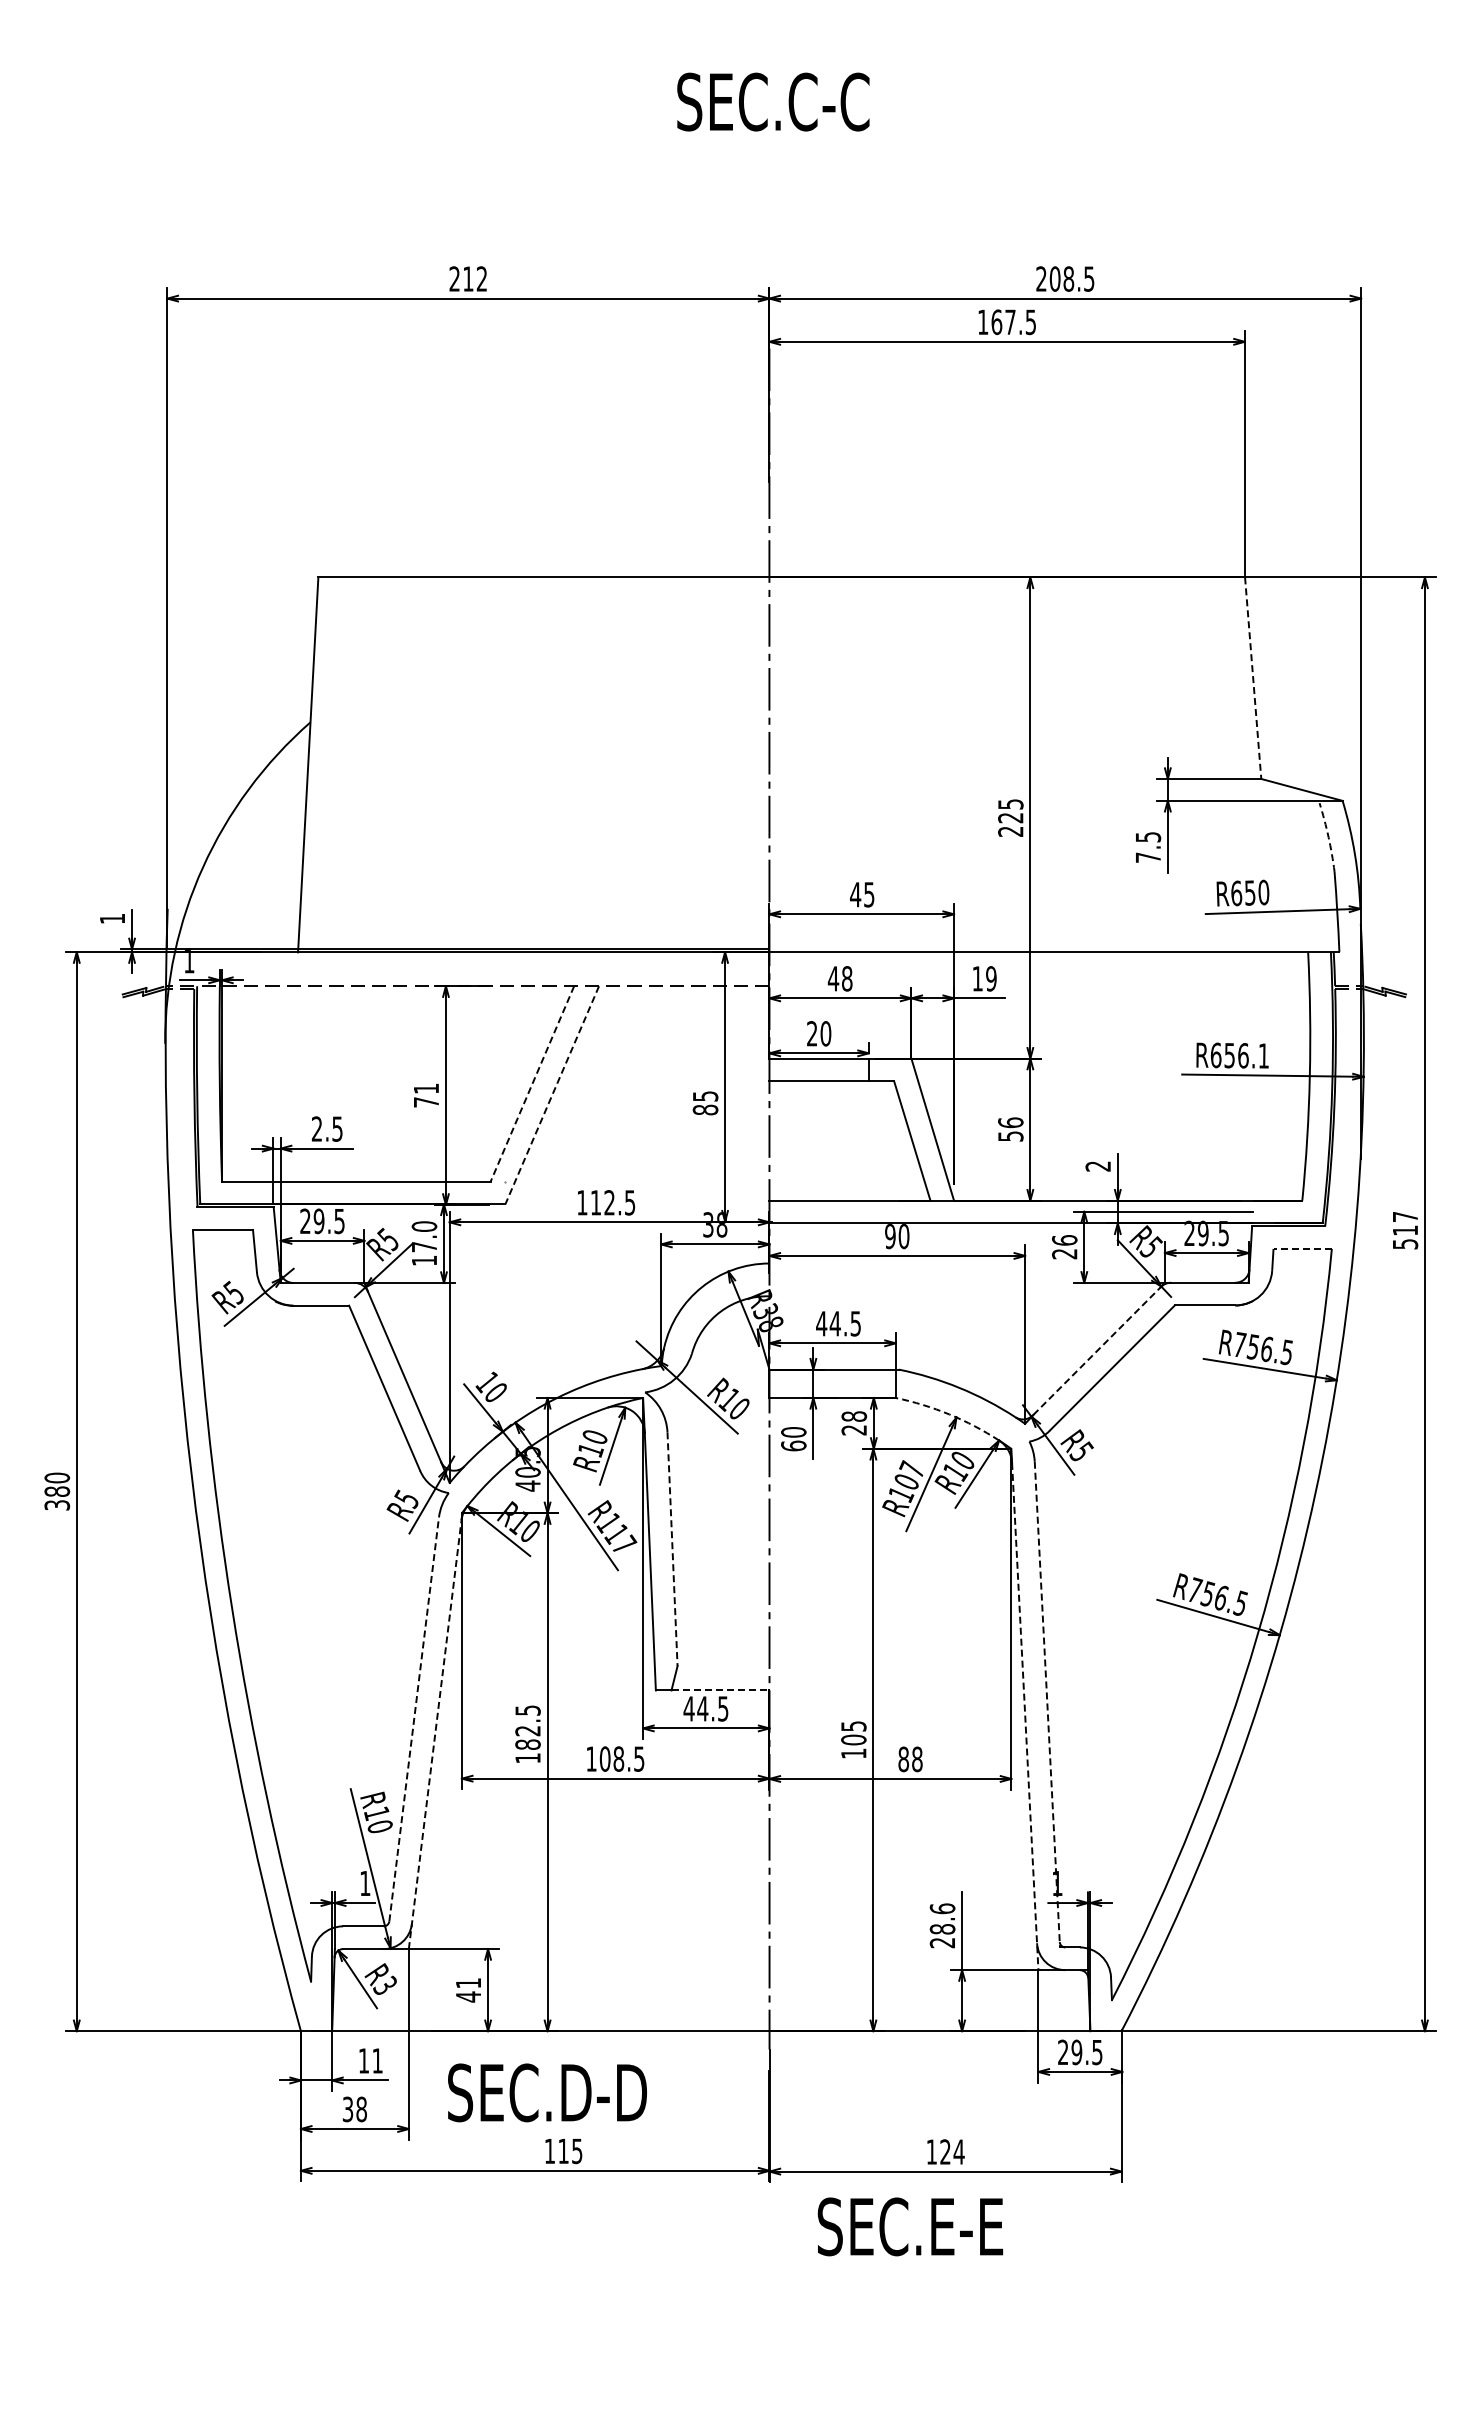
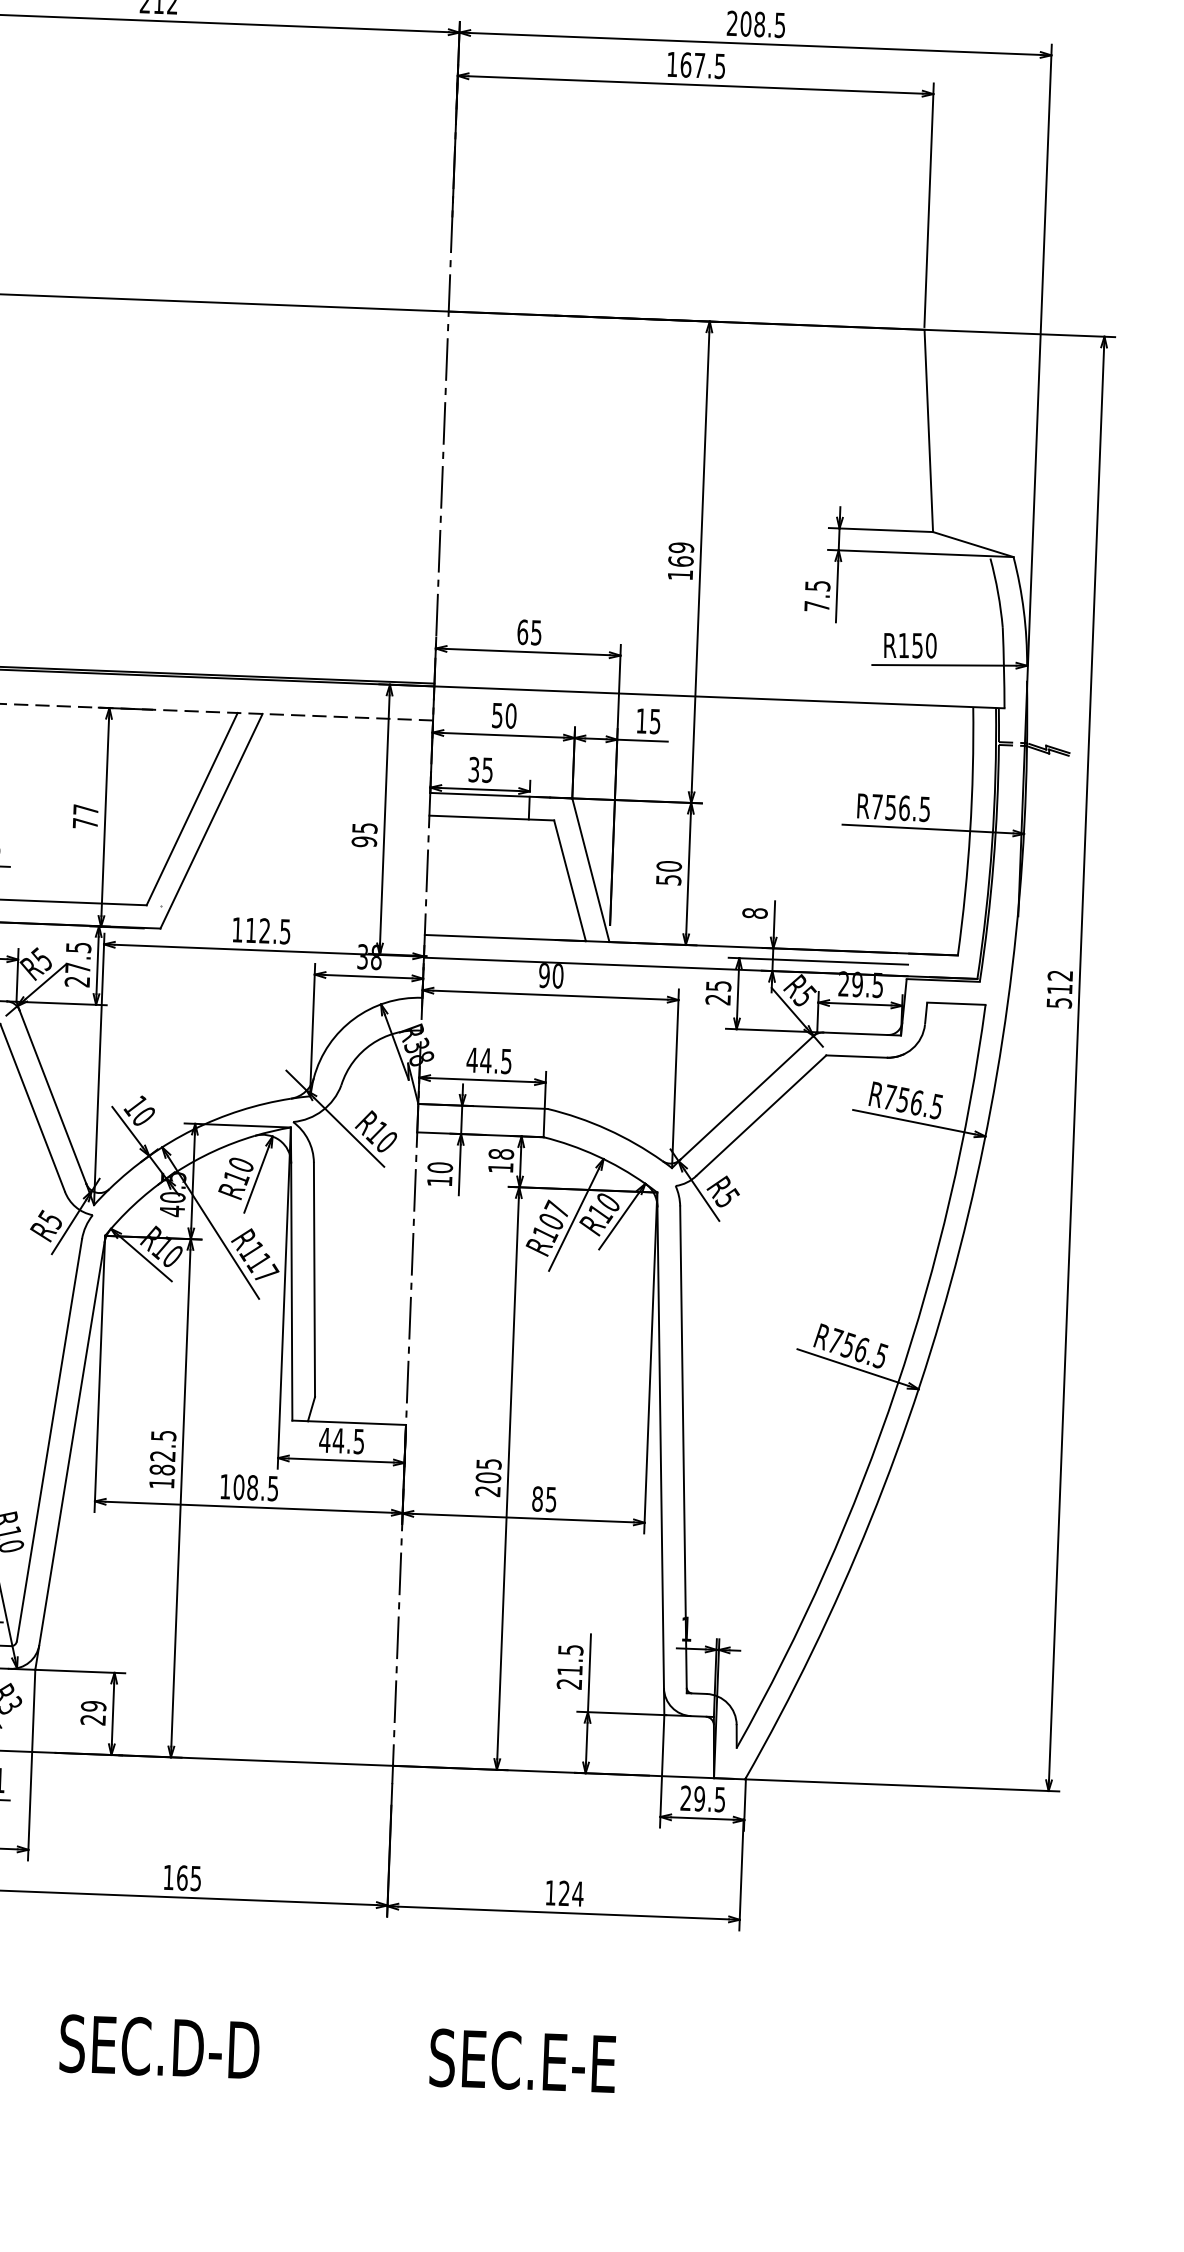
line: (1253, 678) -> (929, 431), dashed -> solid
text: (1010, 817) -> (680, 560), 225 -> 169
arc: (1328, 837) -> (998, 593), dashed -> solid
text: (1236, 893) -> (903, 645), R650 -> R150
text: (855, 894) -> (522, 632), 45 -> 65
text: (839, 978) -> (503, 715), 48 -> 50
text: (991, 978) -> (655, 721), 19 -> 15
text: (819, 1033) -> (481, 769), 20 -> 35
text: (1239, 1055) -> (900, 807), R656.1 -> R756.5
line: (532, 1084) -> (192, 809), dashed -> solid
text: (426, 1088) -> (86, 809), 71 -> 77
line: (552, 1095) -> (211, 821), dashed -> solid
text: (705, 1109) -> (364, 841), 85 -> 95
text: (1010, 1122) -> (668, 866), 56 -> 50
text: (1098, 1166) -> (755, 913), 2 -> 8
text: (1404, 1217) -> (1059, 976), 517 -> 512
text: (1064, 1240) -> (718, 986), 26 -> 25
text: (424, 1243) -> (78, 964), 17.0 -> 27.5
line: (1302, 1248) -> (956, 1003), dashed -> solid
line: (1097, 1350) -> (747, 1097), dashed -> solid
arc: (949, 1414) -> (596, 1155), dashed -> solid
text: (853, 1430) -> (500, 1168), 28 -> 18
text: (793, 1445) -> (439, 1180), 60 -> 10
line: (672, 1549) -> (314, 1280), dashed -> solid
line: (720, 1690) -> (357, 1423), dashed -> solid
line: (1047, 1705) -> (683, 1450), dashed -> solid
line: (1025, 1716) -> (661, 1460), dashed -> solid
line: (414, 1718) -> (49, 1439), dashed -> solid
line: (435, 1730) -> (70, 1452), dashed -> solid
text: (853, 1753) -> (487, 1491), 105 -> 205
text: (917, 1759) -> (551, 1499), 88 -> 85
text: (942, 1918) -> (570, 1659), 28.6 -> 21.5
text: (468, 1990) -> (93, 1713), 41 -> 29
text: (547, 2092) -> (159, 2046), moved
text: (563, 2151) -> (182, 1878), 115 -> 165
text: (910, 2226) -> (522, 2060), moved

